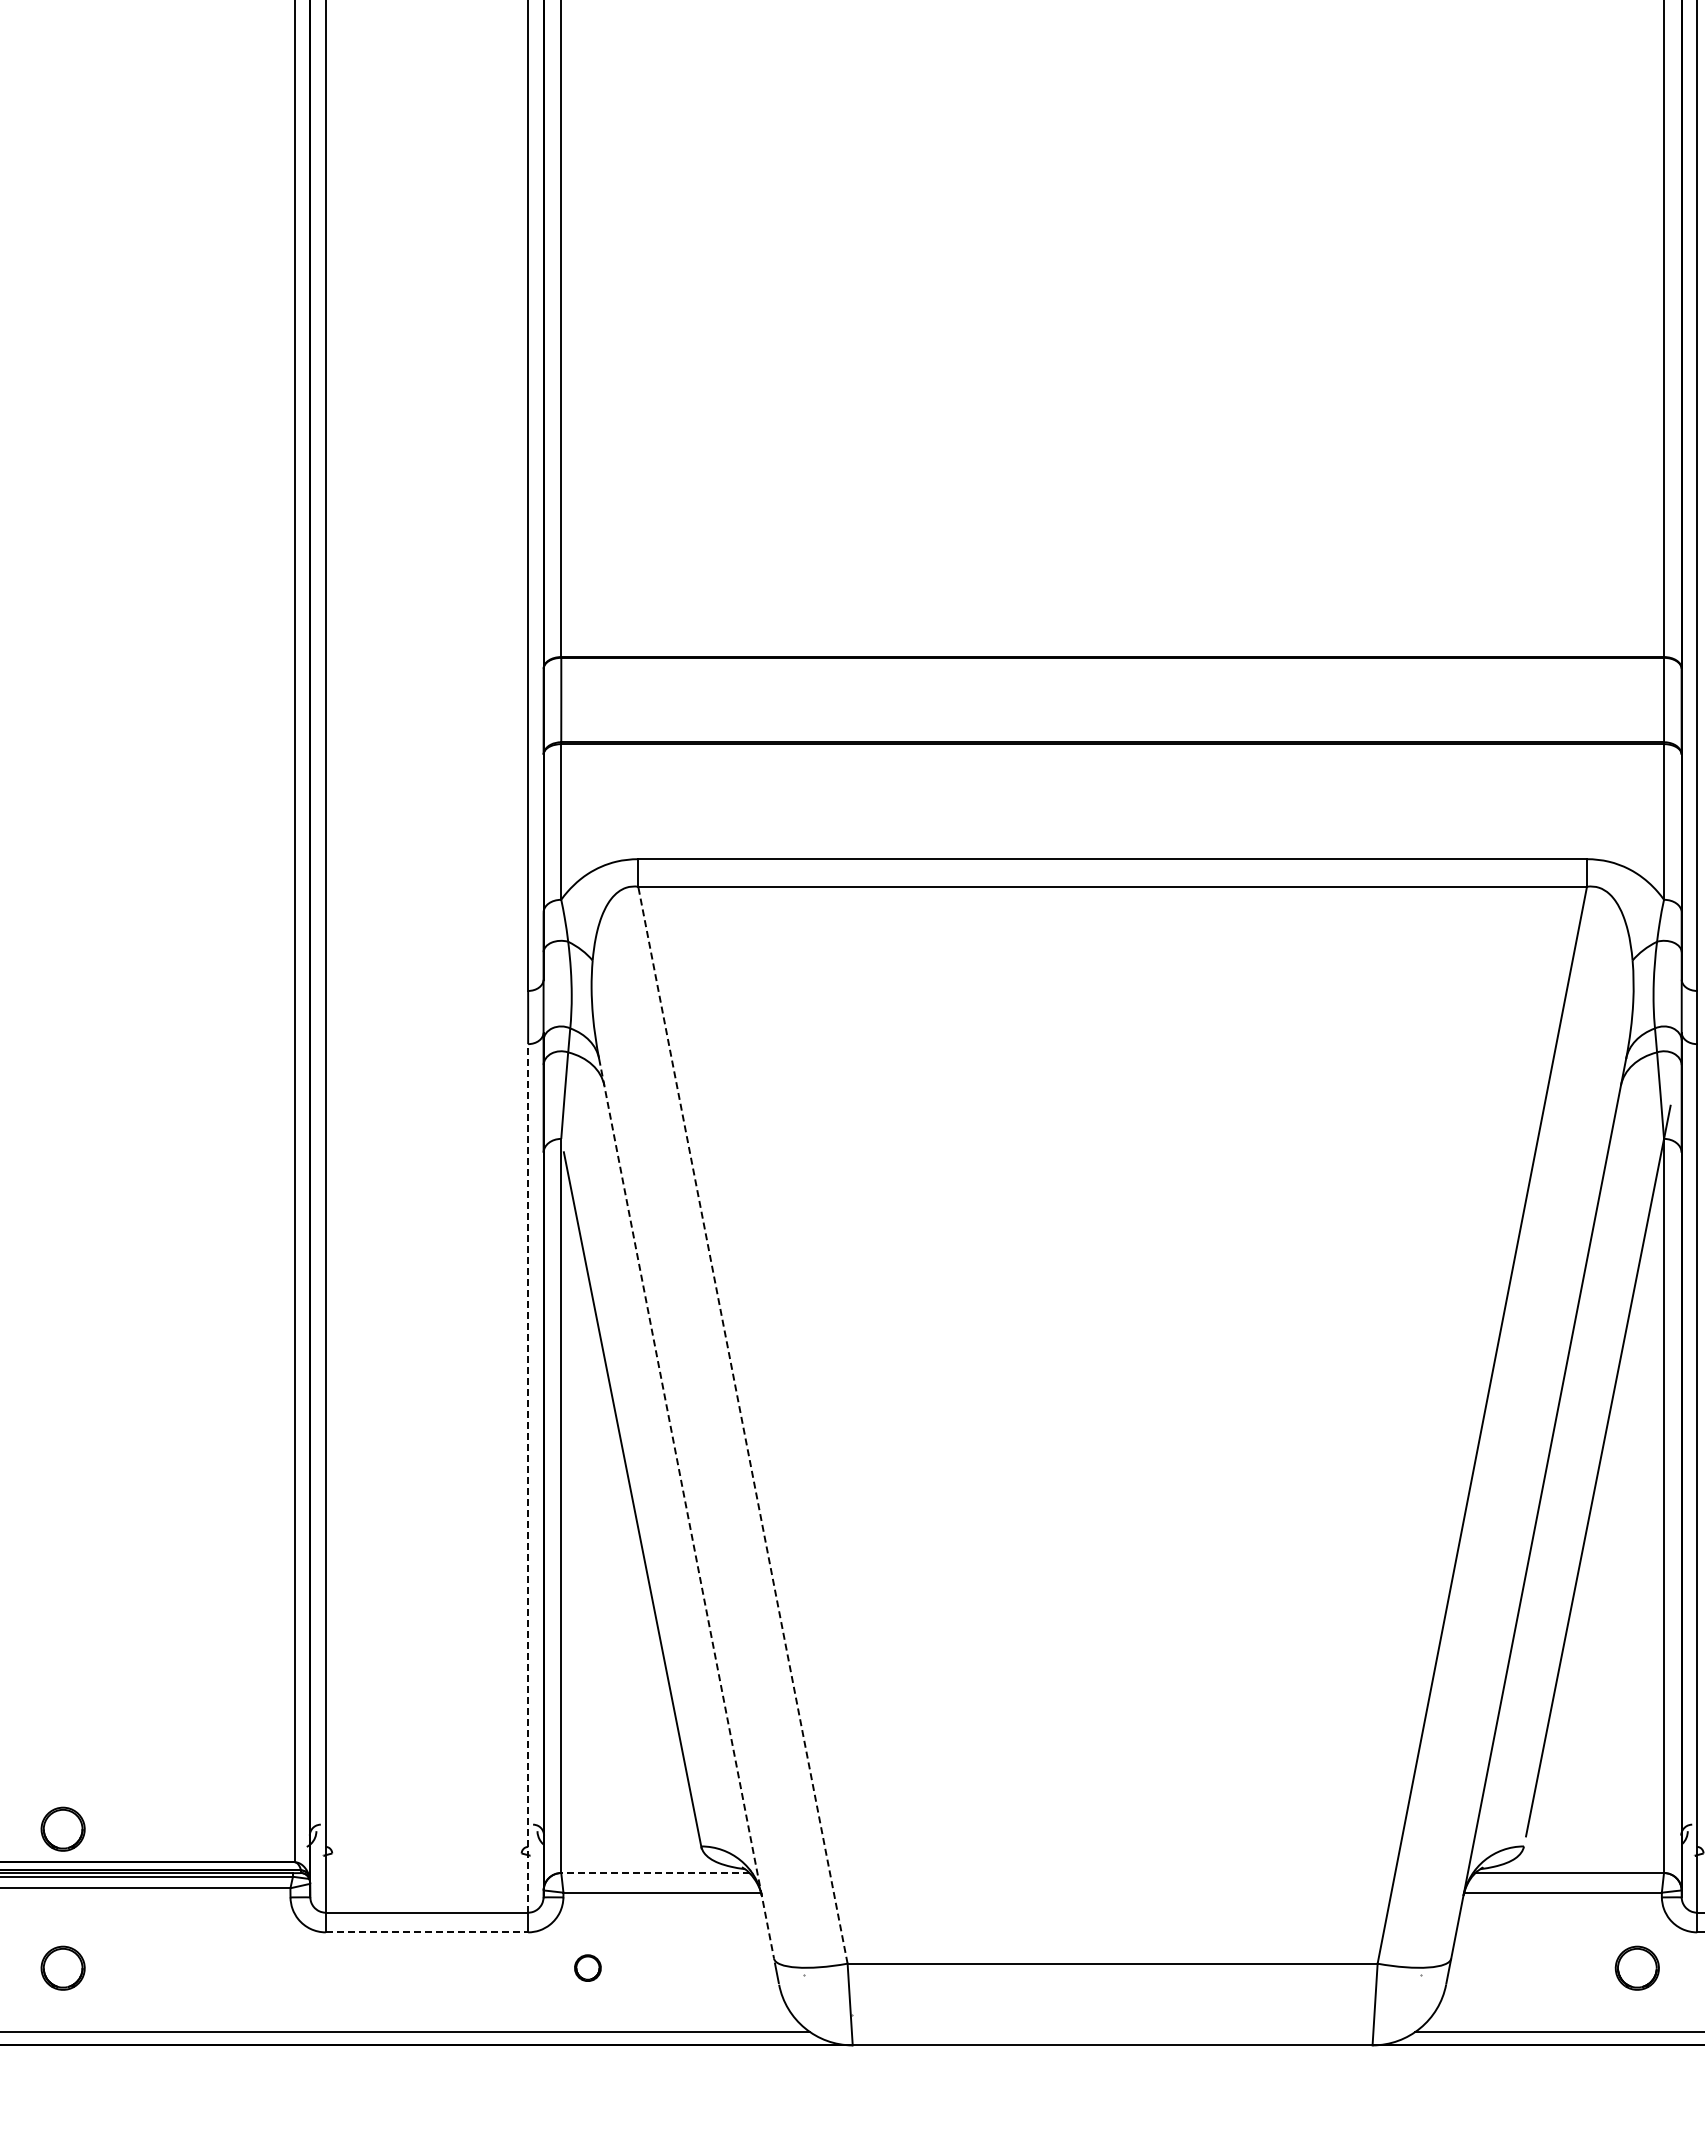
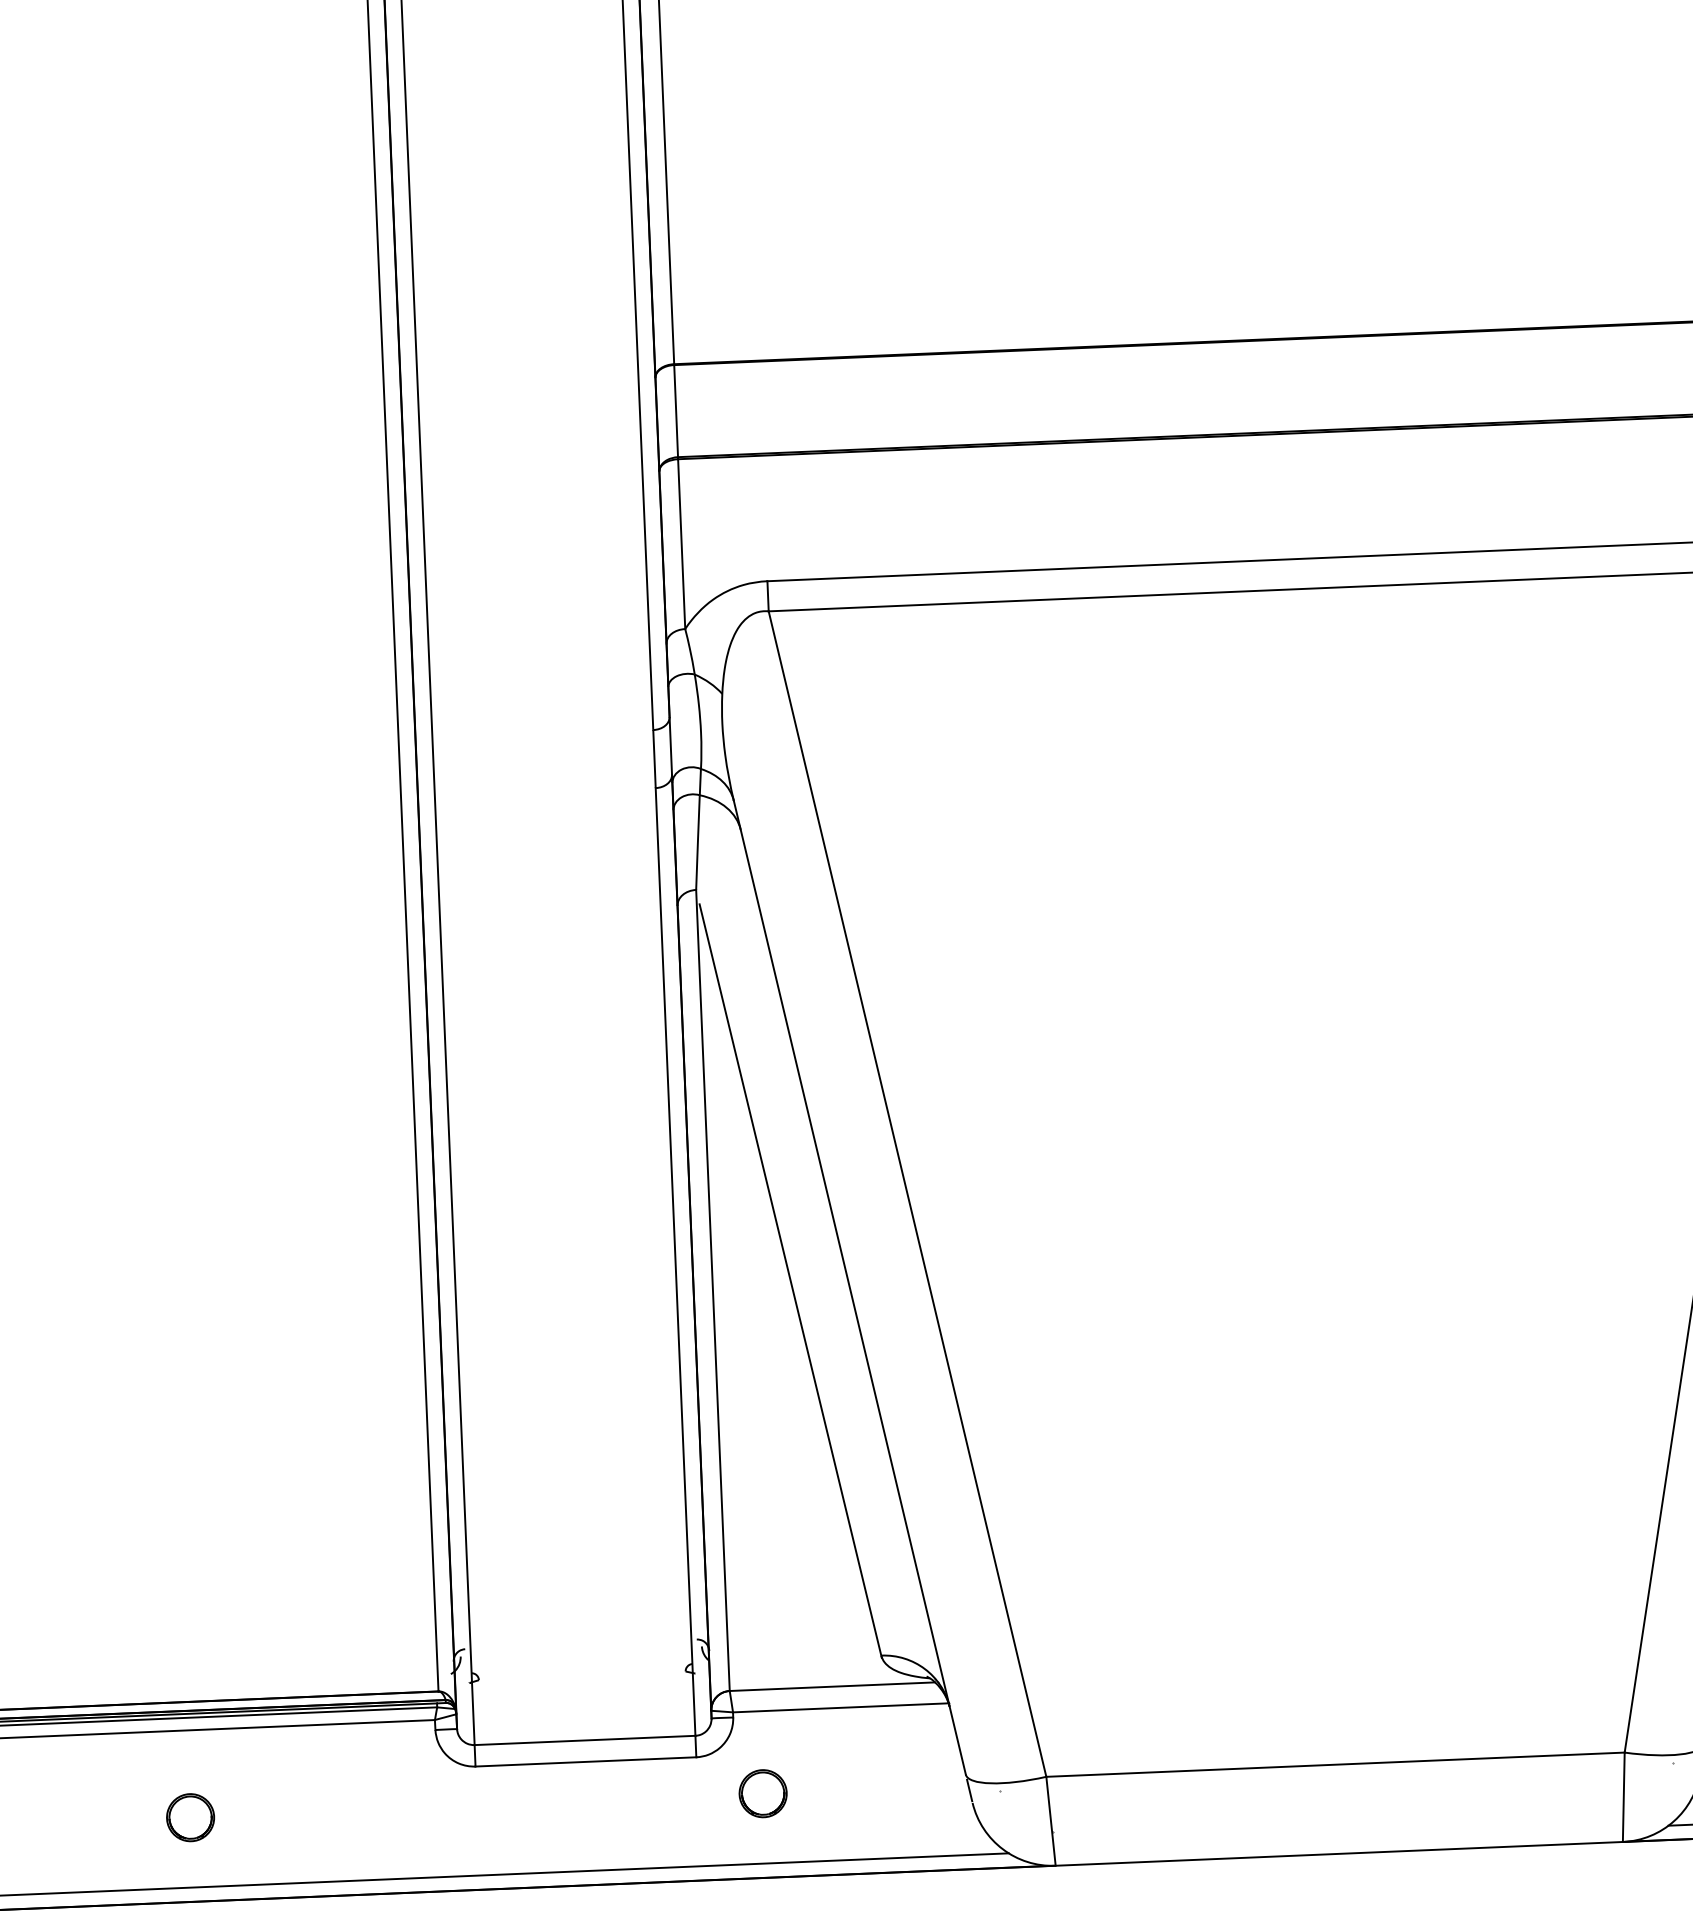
line: (742, 1425) -> (907, 1194), dashed -> solid
line: (528, 1477) -> (675, 1260), dashed -> solid
line: (686, 1509) -> (849, 1288), dashed -> solid
part: (62, 1828) -> (183, 1665), removed
line: (654, 1873) -> (831, 1687), dashed -> solid
line: (427, 1932) -> (586, 1762), dashed -> solid
part: (587, 1967) -> (762, 1792), size x1.67

